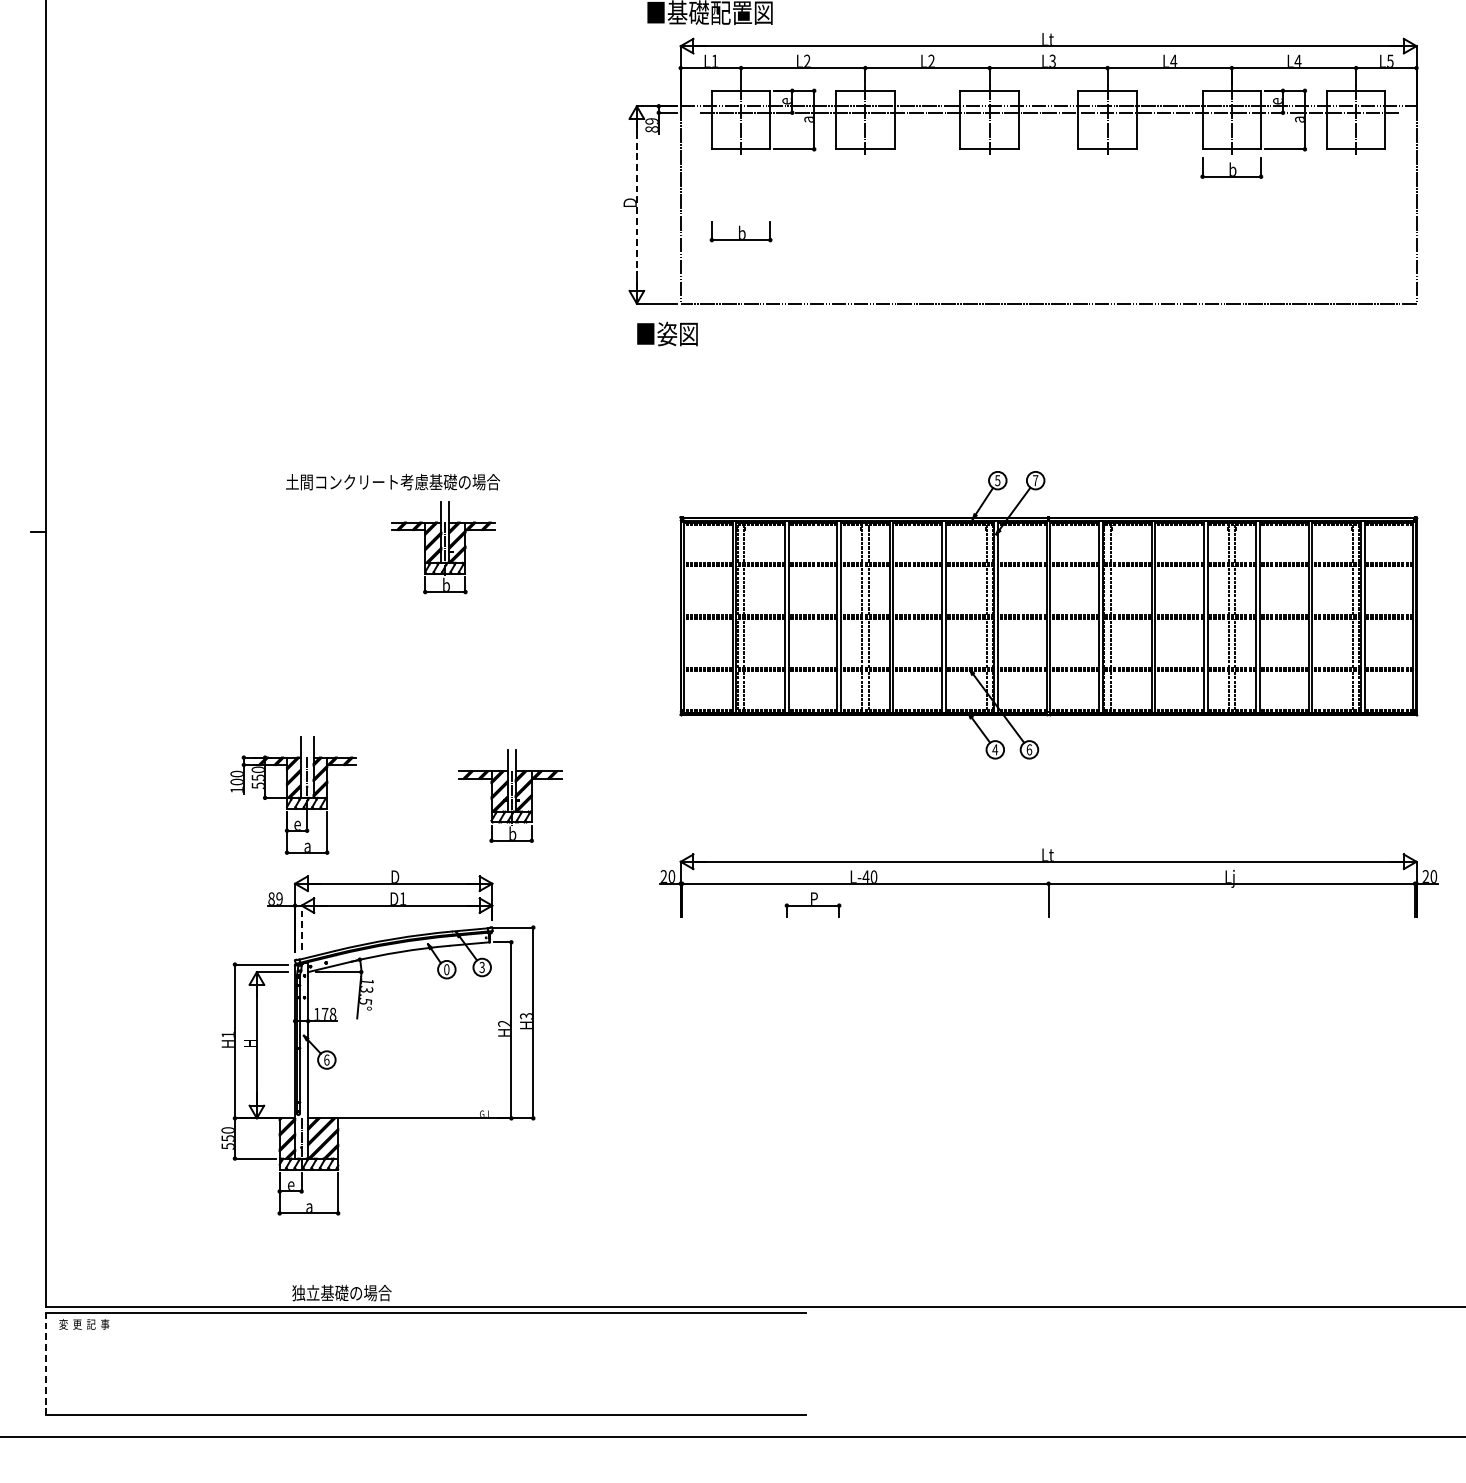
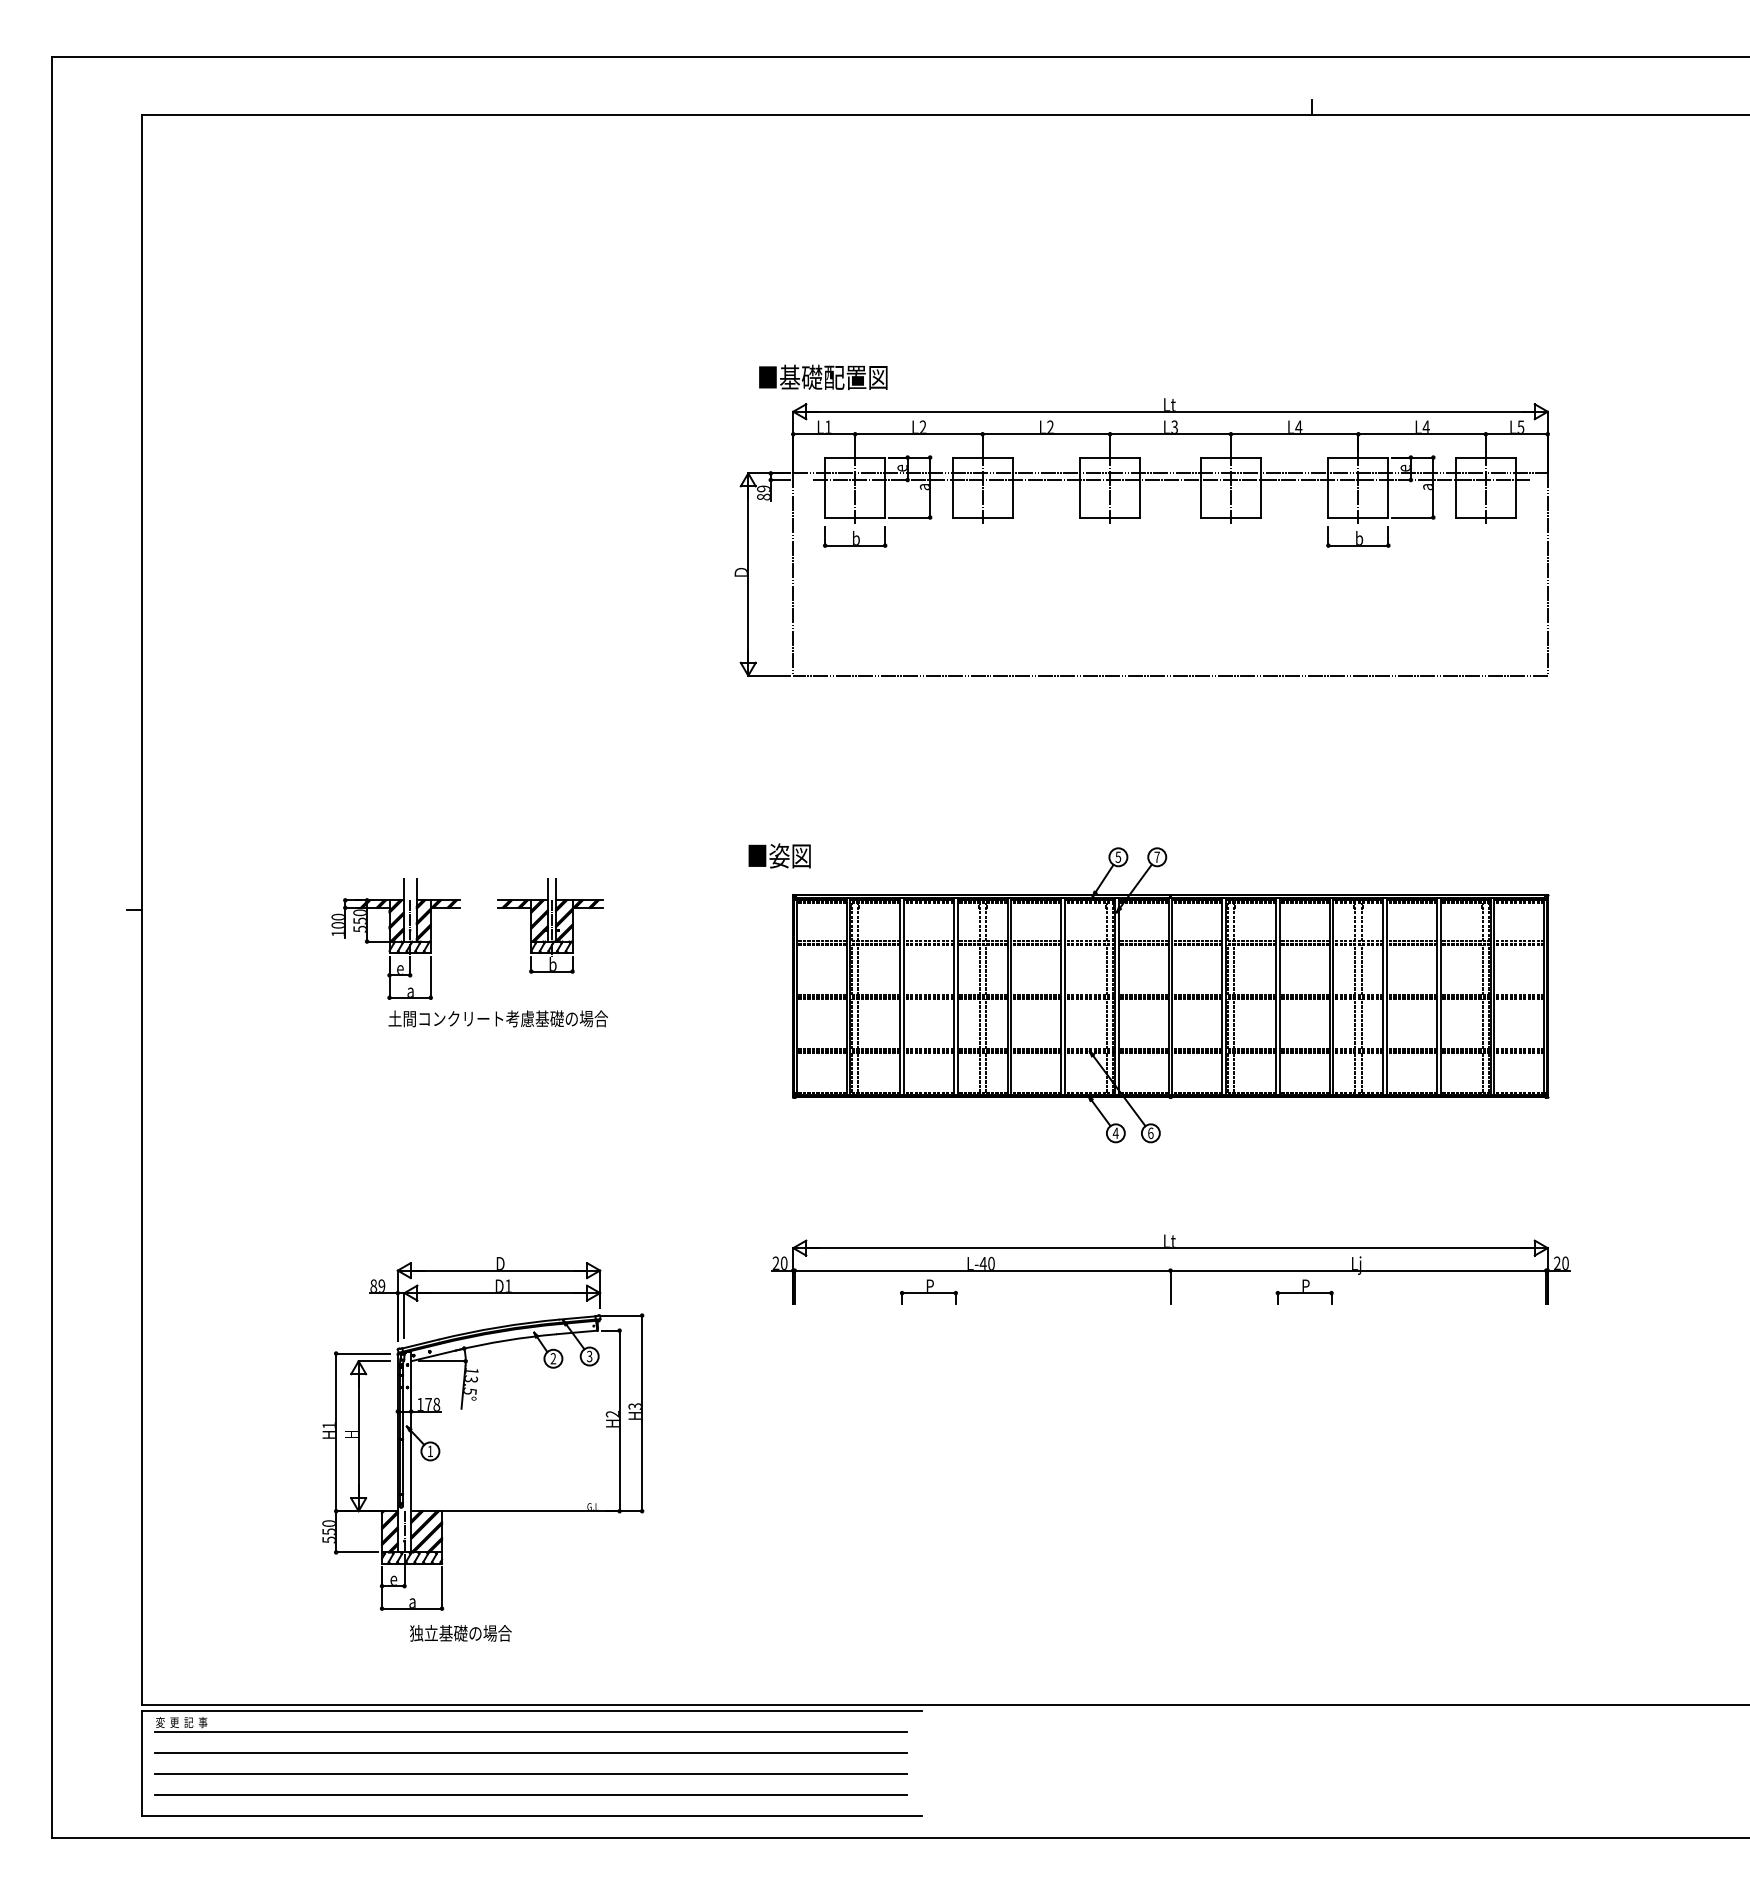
line: (637, 204) -> (748, 574), dashed -> solid
part: (741, 231) -> (855, 536), moved
text: (667, 333) -> (779, 855), moved
text: (392, 481) -> (497, 1018), moved
part: (292, 794) -> (395, 938), moved
part: (510, 795) -> (618, 1180), removed
part: (1179, 904) -> (1304, 1291), added
line: (301, 927) -> (404, 1315), dashed -> solid
text: (446, 969) -> (553, 1358), 0 -> 2
text: (326, 1060) -> (430, 1451), 6 -> 1
text: (341, 1293) -> (460, 1633), moved
line: (425, 1333) -> (531, 1731), added
line: (425, 1353) -> (531, 1752), added
line: (46, 1363) -> (142, 1762), dashed -> solid
line: (425, 1374) -> (531, 1773), added
line: (424, 1394) -> (530, 1794), added

